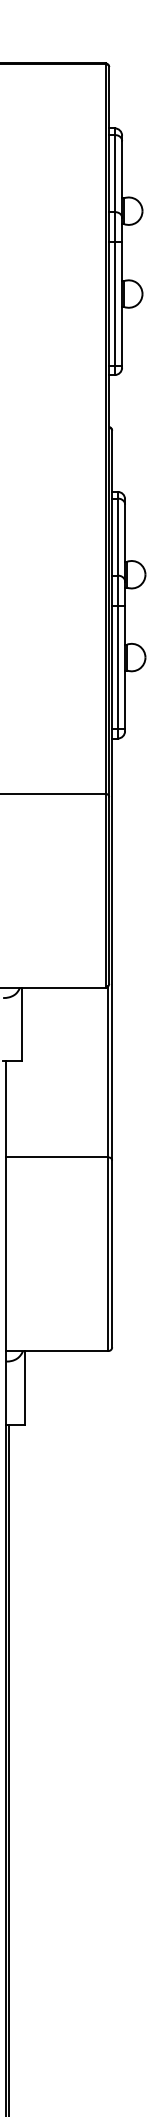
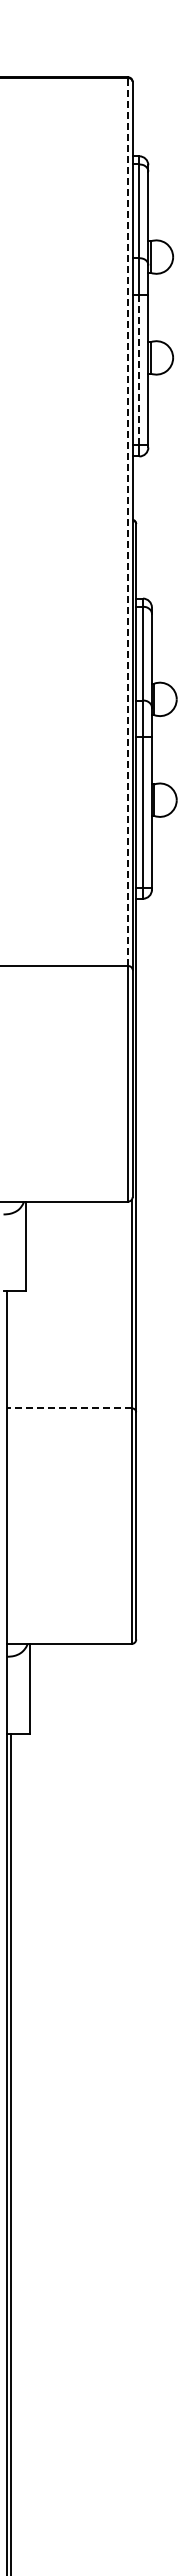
line: (114, 303) -> (139, 369), solid -> dashed
line: (105, 429) -> (128, 522), solid -> dashed
line: (57, 1157) -> (69, 1408), solid -> dashed

